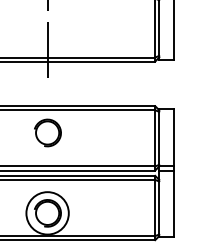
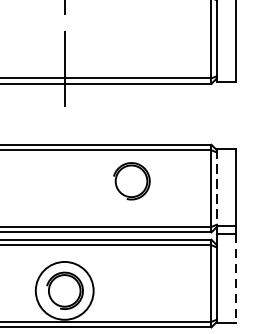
part: (47, 132) -> (131, 180), moved
line: (159, 138) -> (217, 188), solid -> dashed
line: (173, 204) -> (236, 278), solid -> dashed

